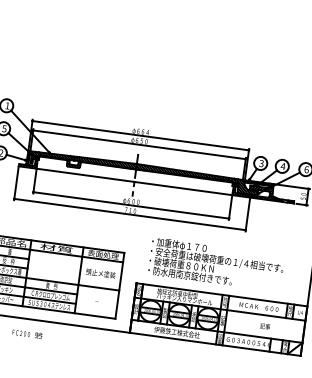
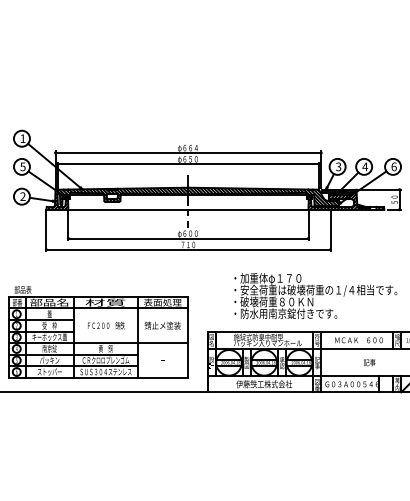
text: (216, 264) -> (315, 296), moved
text: (27, 334) -> (106, 325), moved

